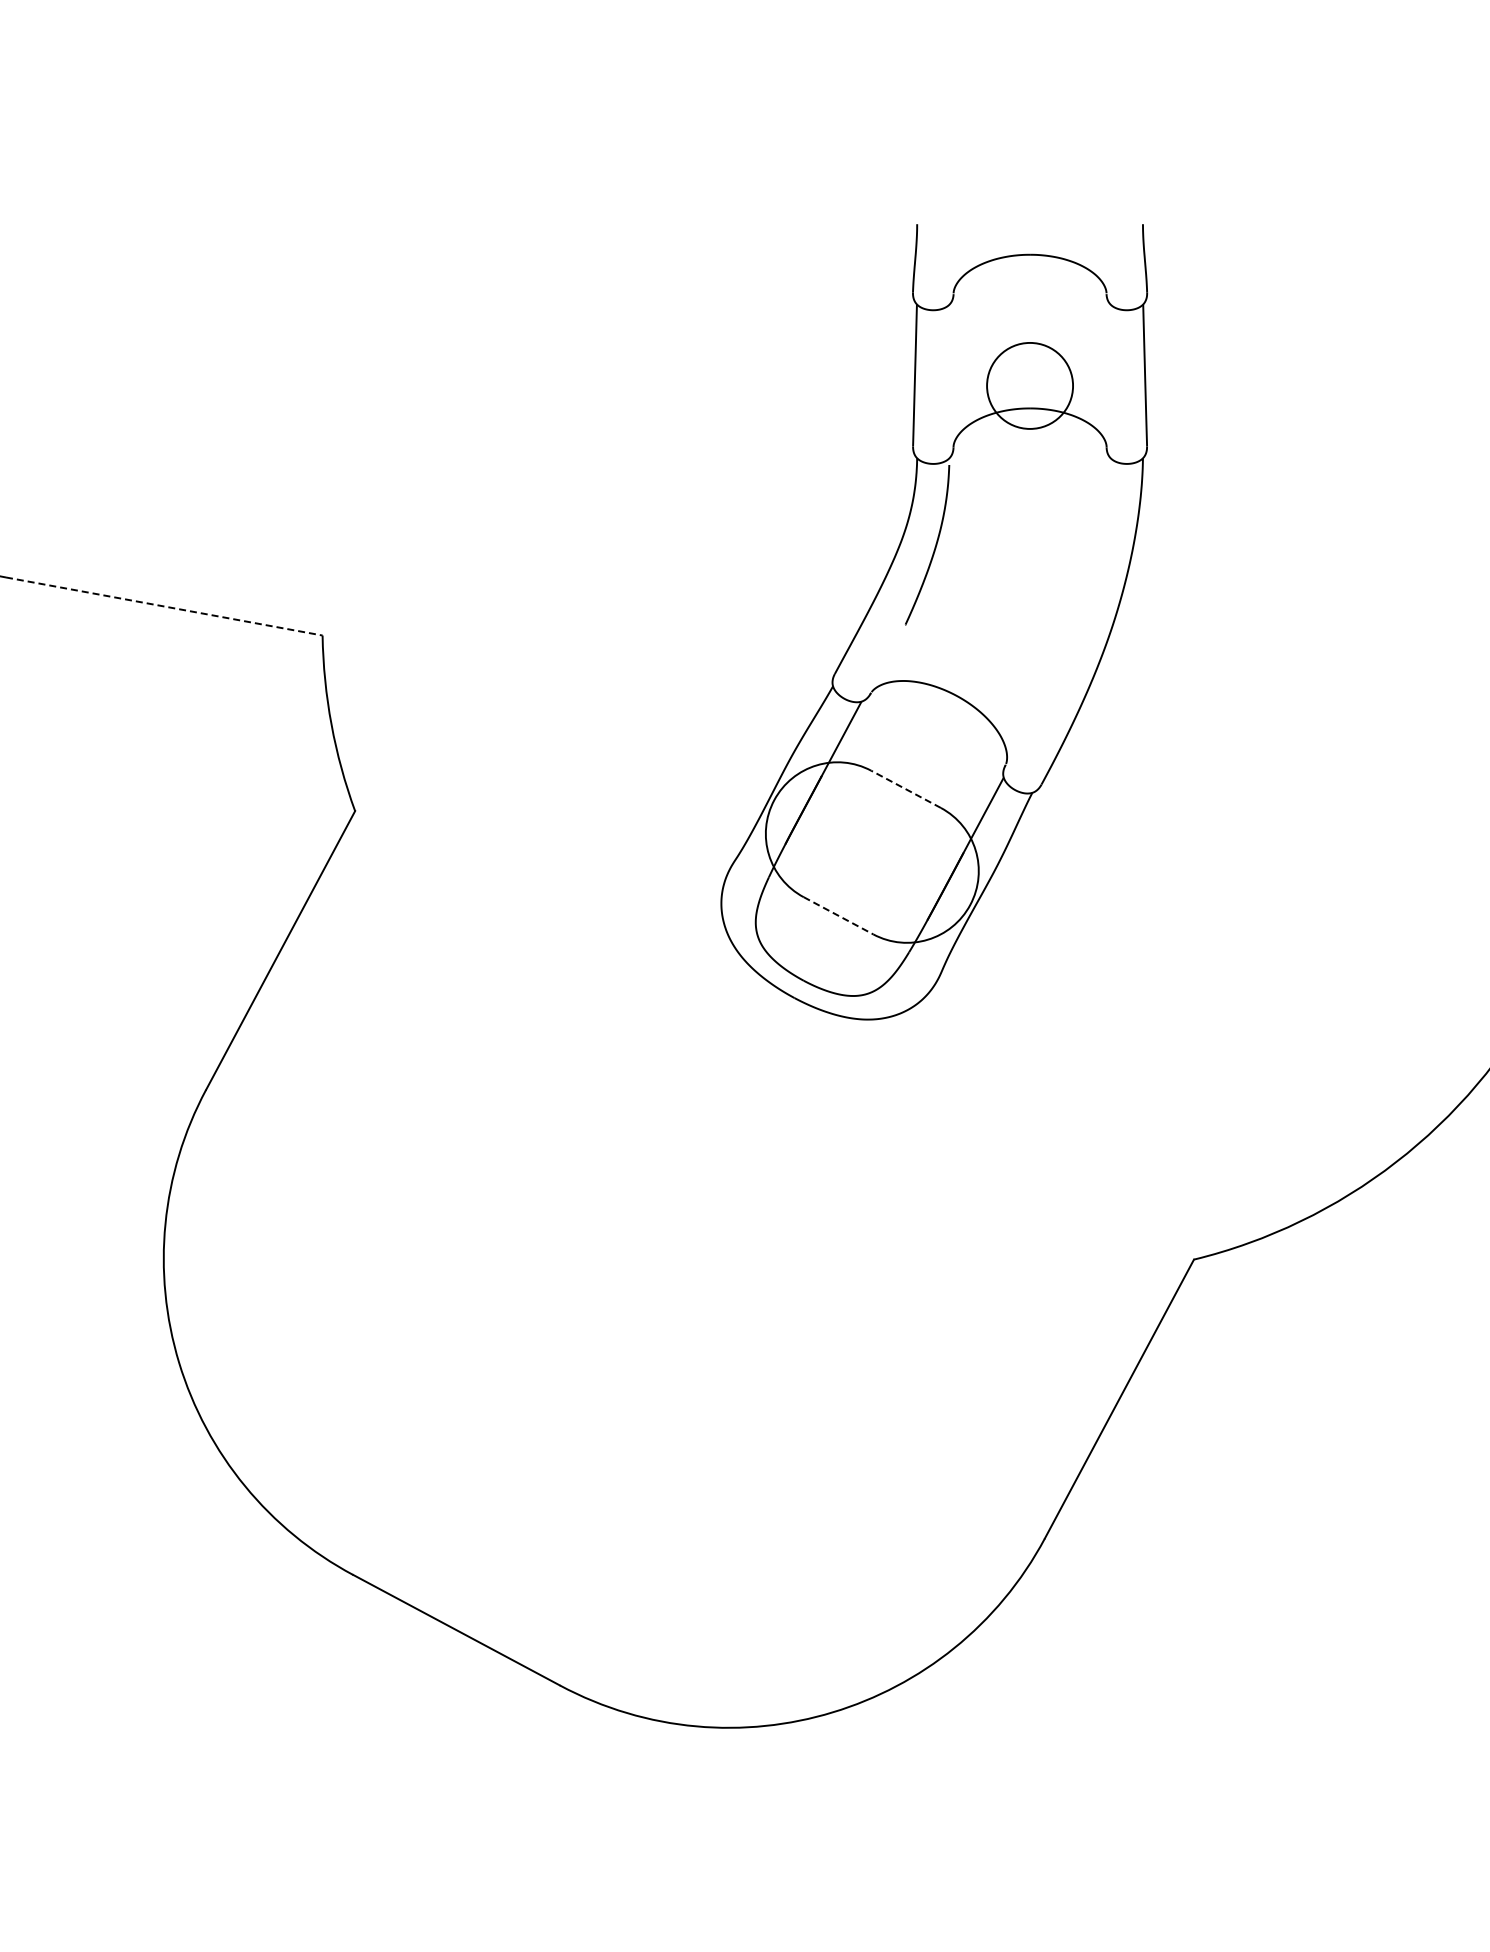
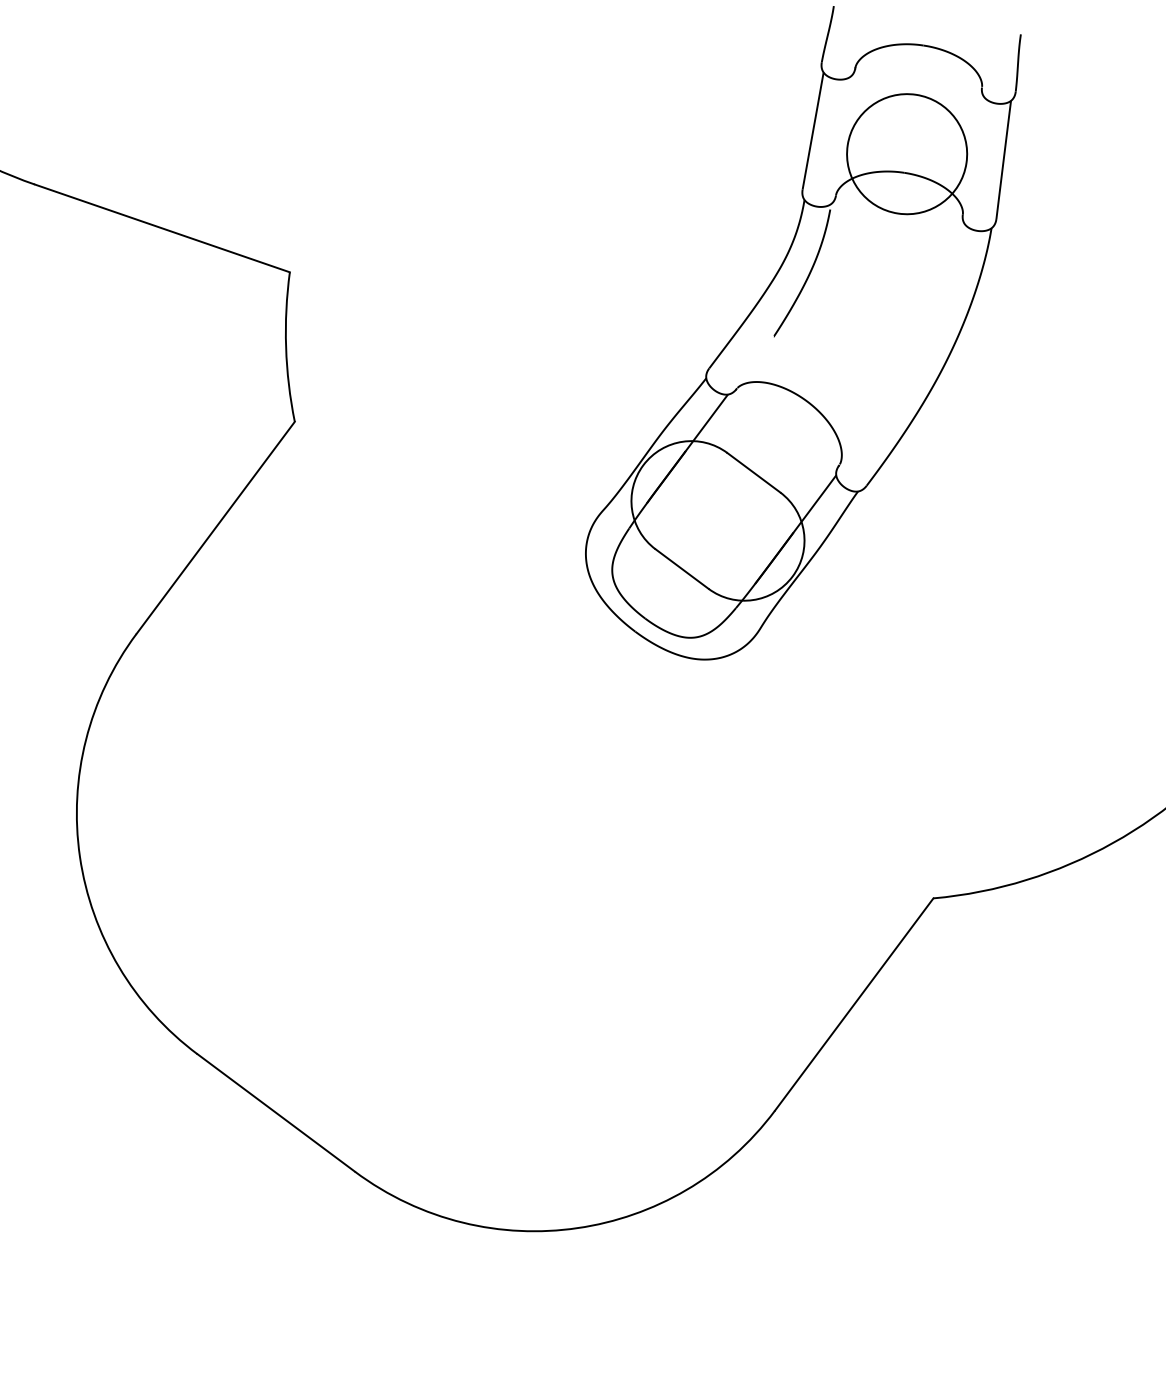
circle: (1029, 385) -> (906, 153), size x1.67
line: (164, 606) -> (162, 228), dashed -> solid
line: (905, 789) -> (753, 472), dashed -> solid
line: (838, 916) -> (681, 569), dashed -> solid

